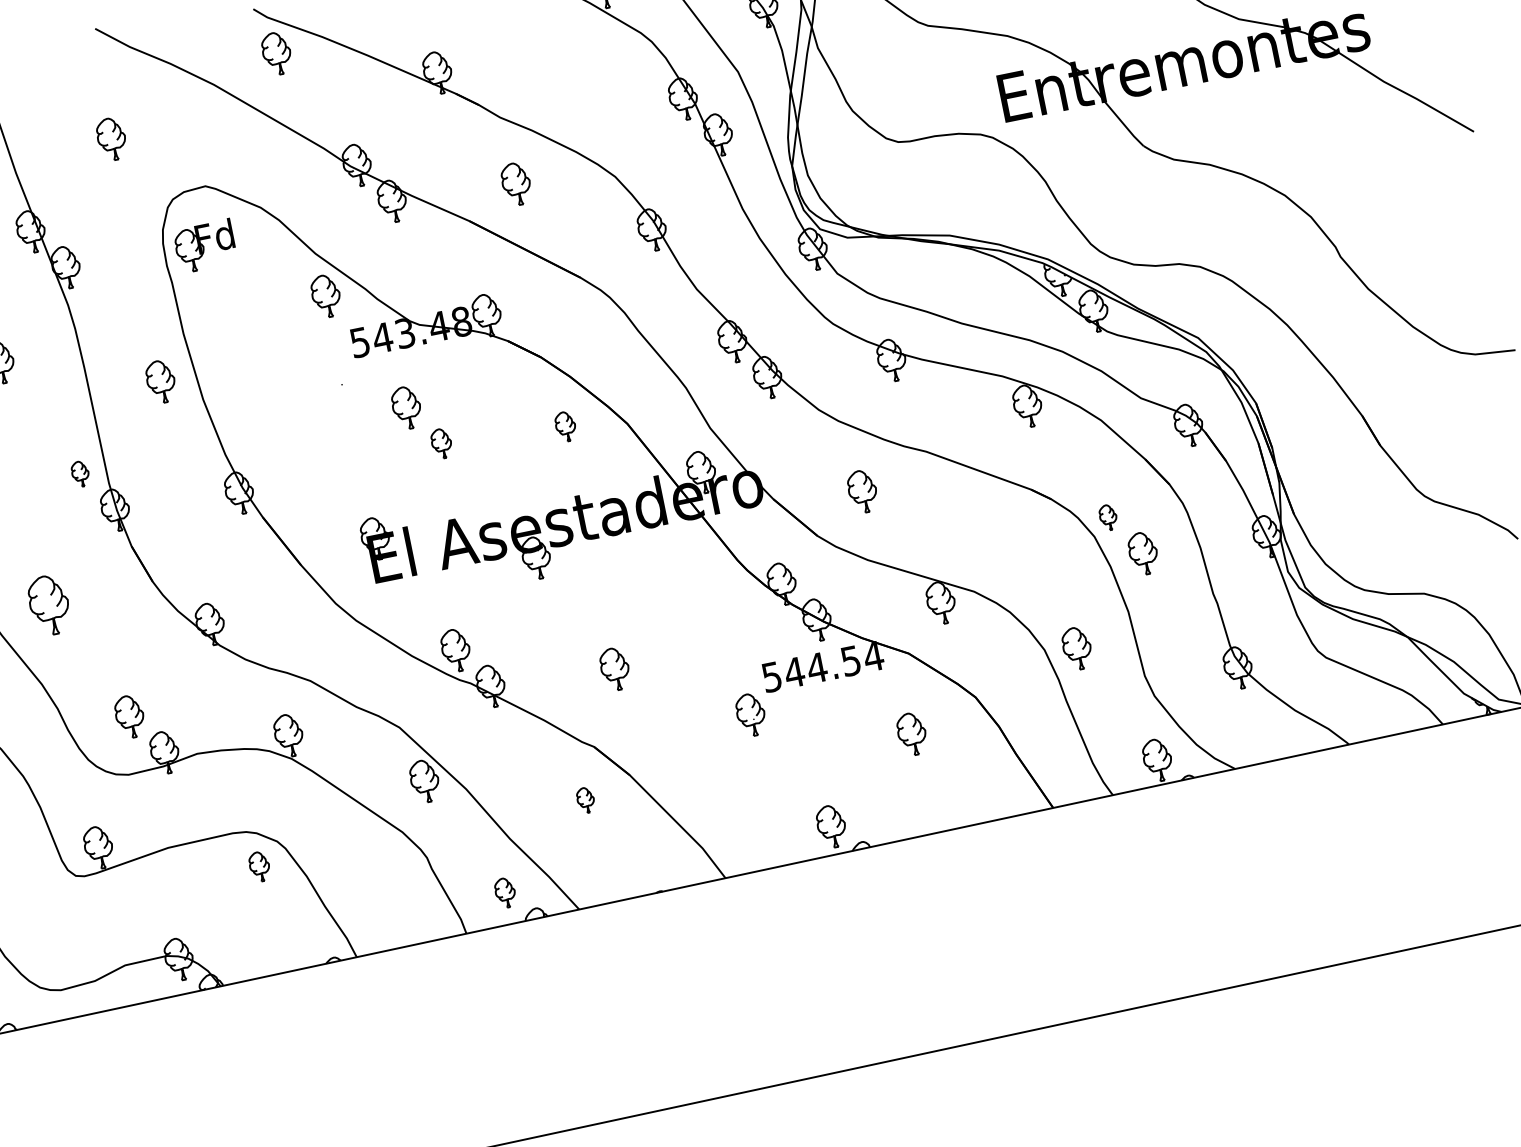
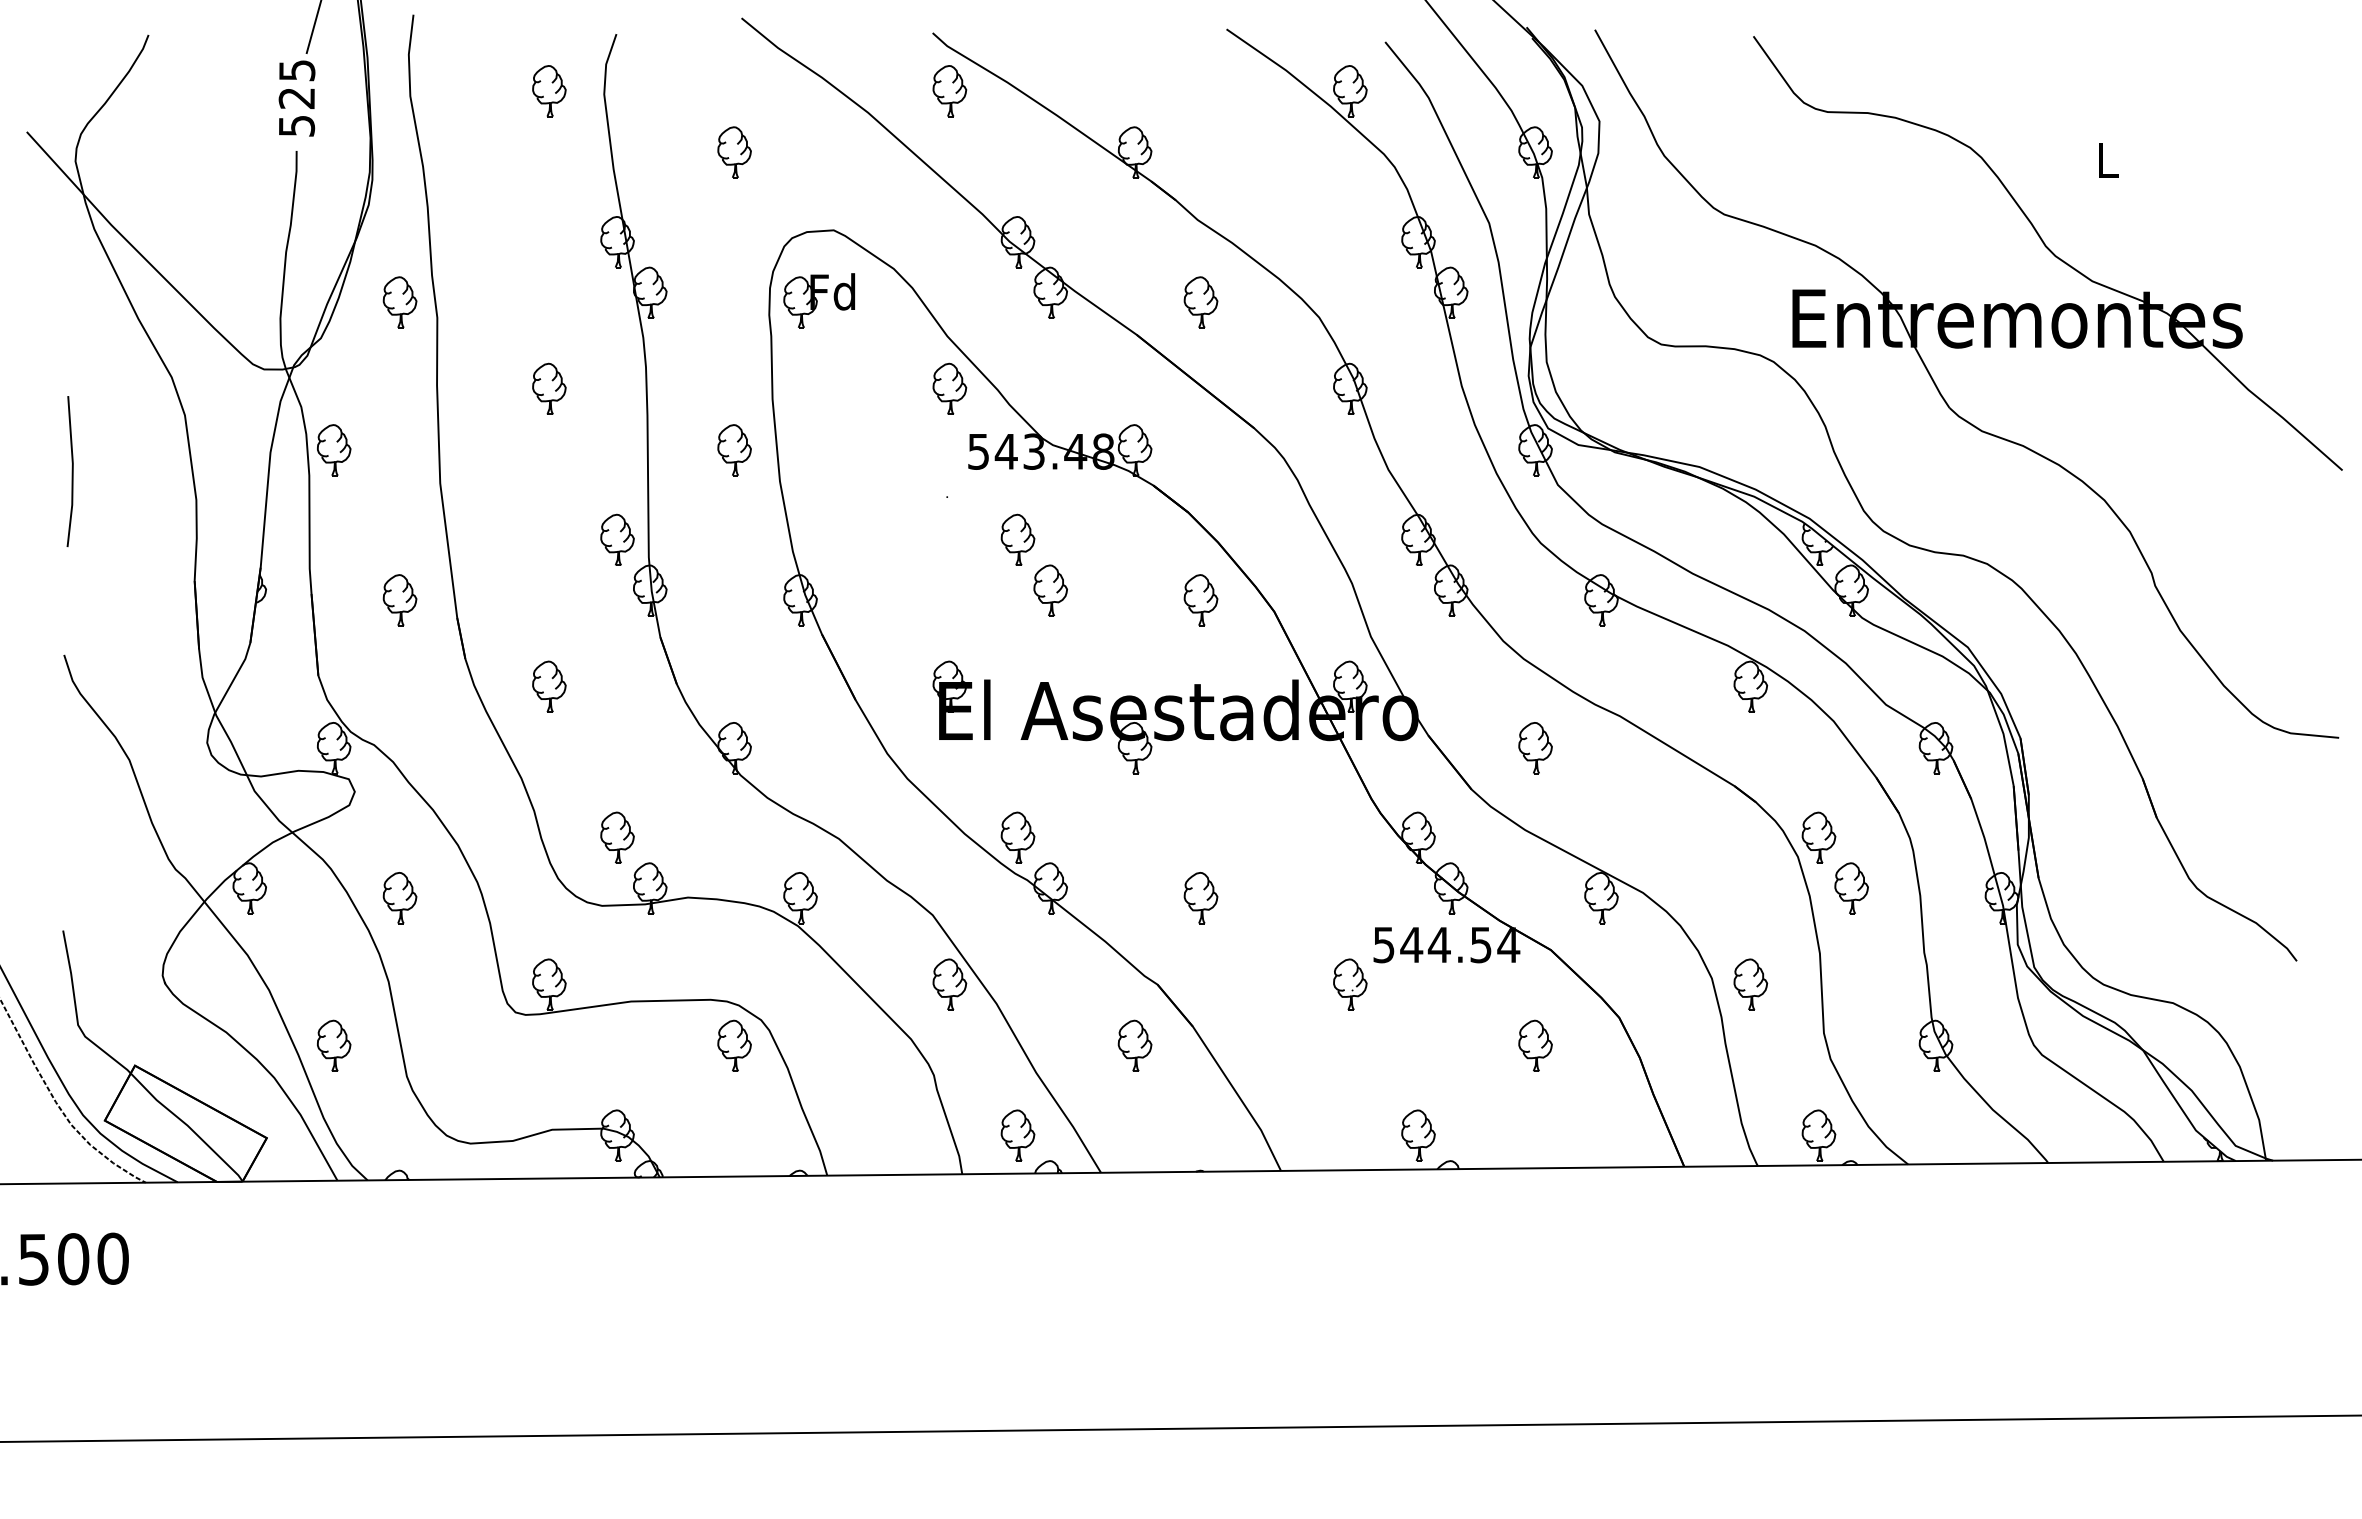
part: (565, 426) -> (1200, 600), size x1.43
part: (441, 443) -> (1050, 590), size x1.43
part: (80, 473) -> (617, 539), size x1.67
part: (1108, 517) -> (1818, 837), size x1.67
part: (49, 604) -> (549, 686), size x0.71
part: (585, 800) -> (1134, 1045), size x1.67
part: (259, 866) -> (734, 1045), size x1.43
part: (505, 892) -> (1017, 1135), size x1.43

